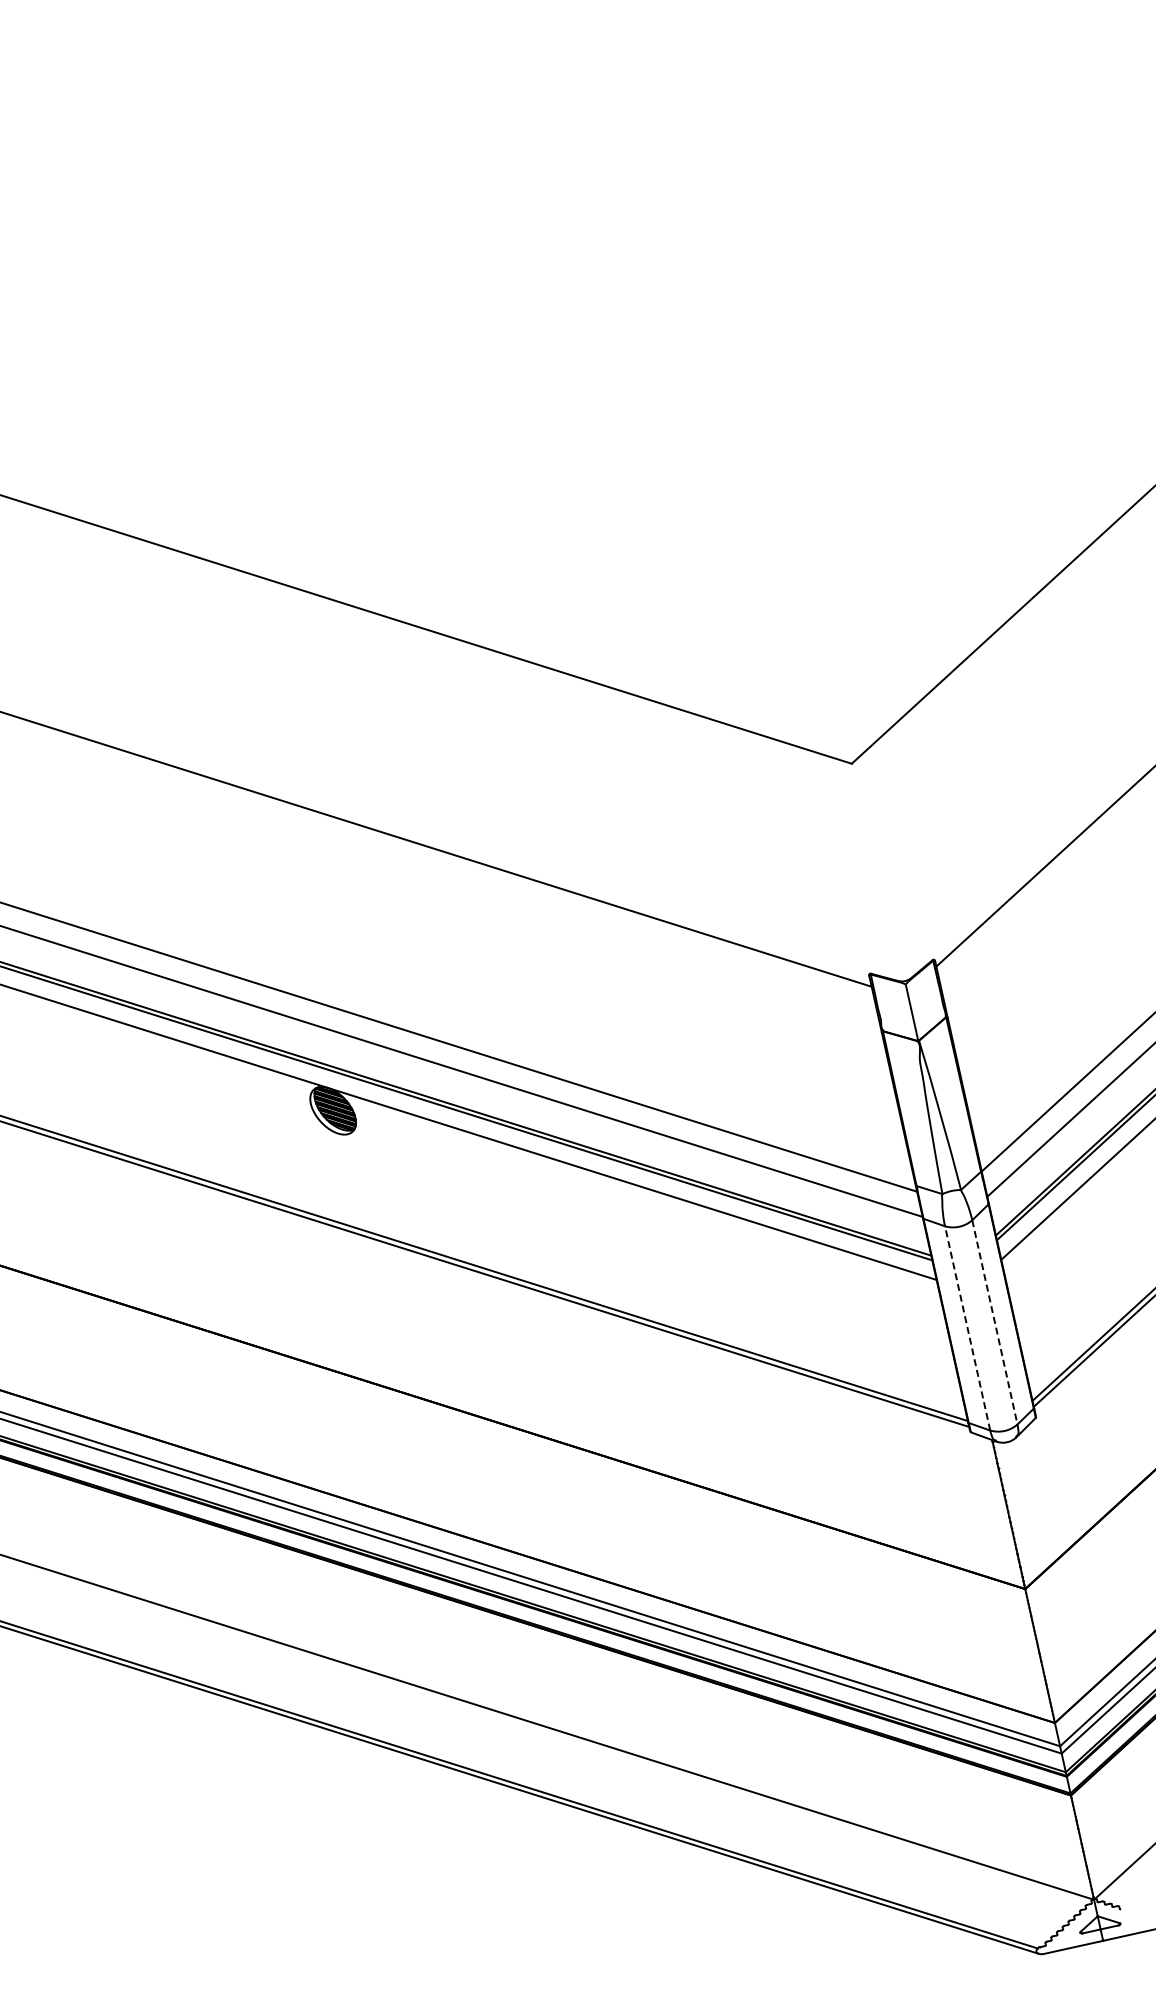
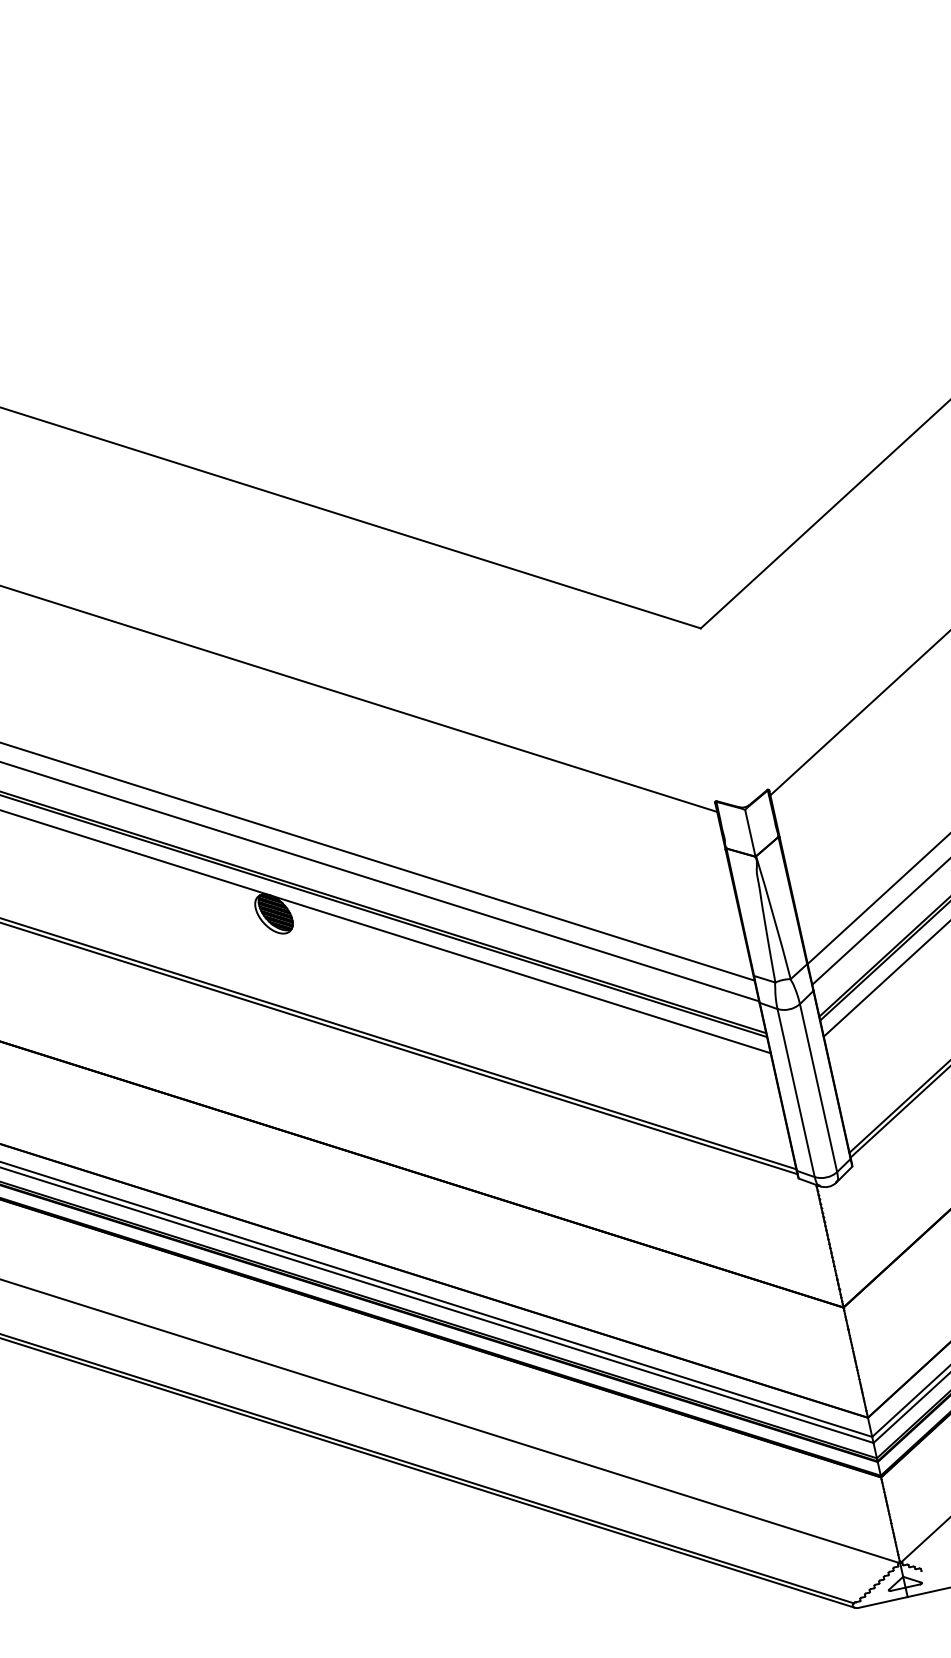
line: (994, 1322) -> (818, 1088), dashed -> solid
line: (967, 1328) -> (796, 1093), dashed -> solid

